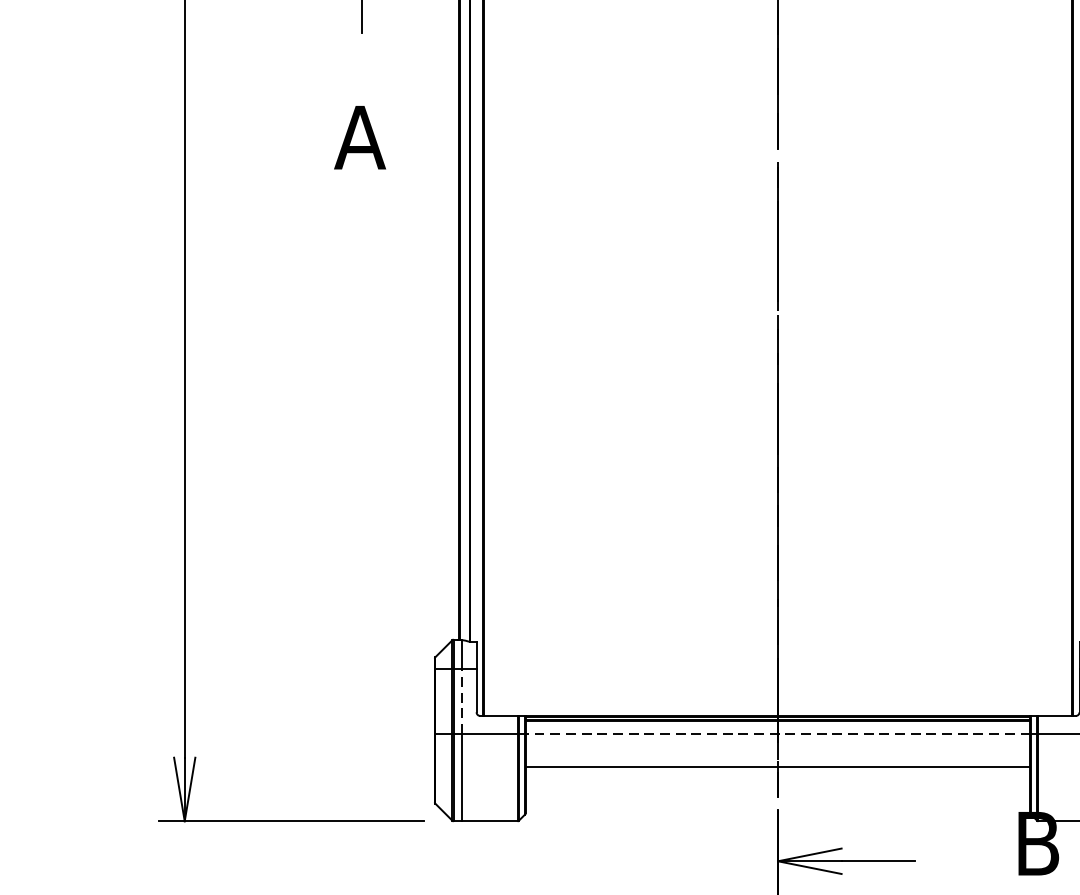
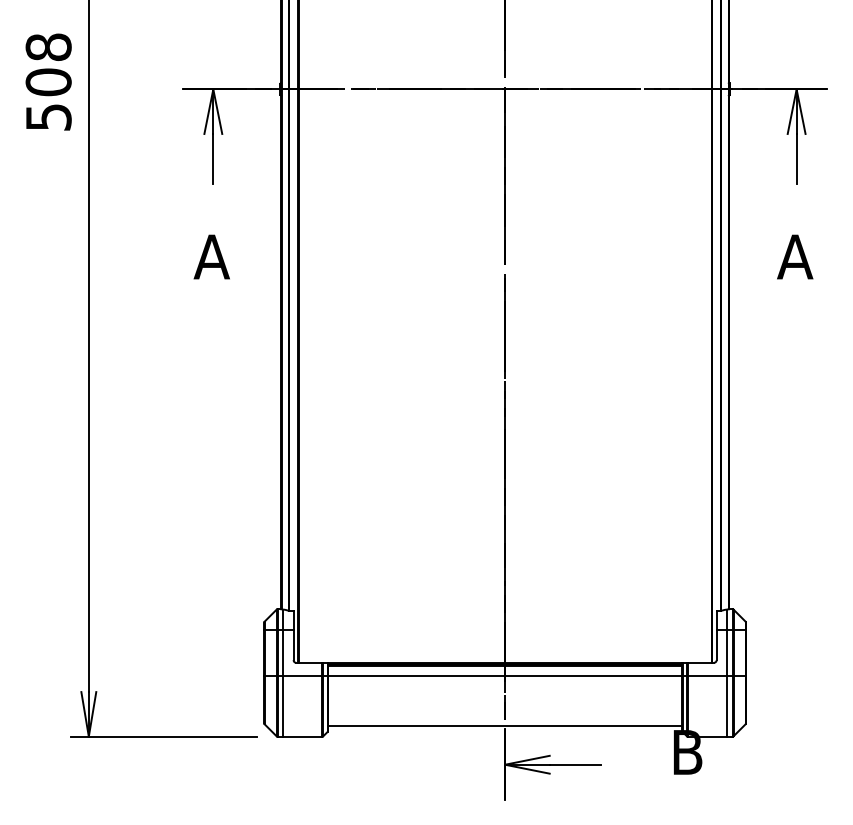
line: (462, 701) -> (283, 652), dashed -> solid
line: (777, 734) -> (504, 675), dashed -> solid
line: (778, 766) -> (505, 726), moved

